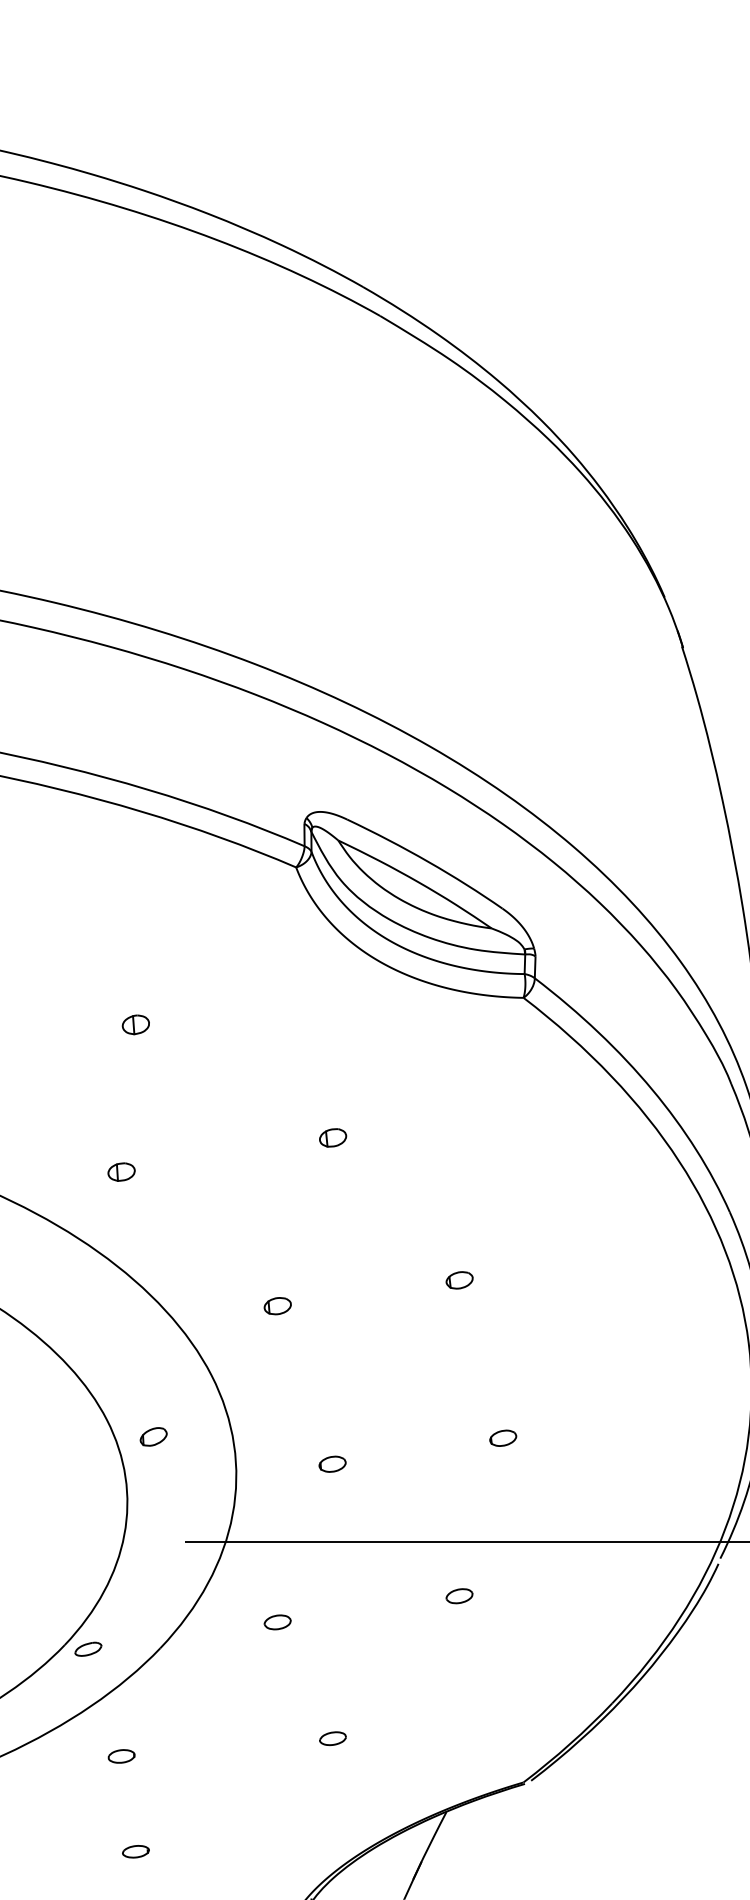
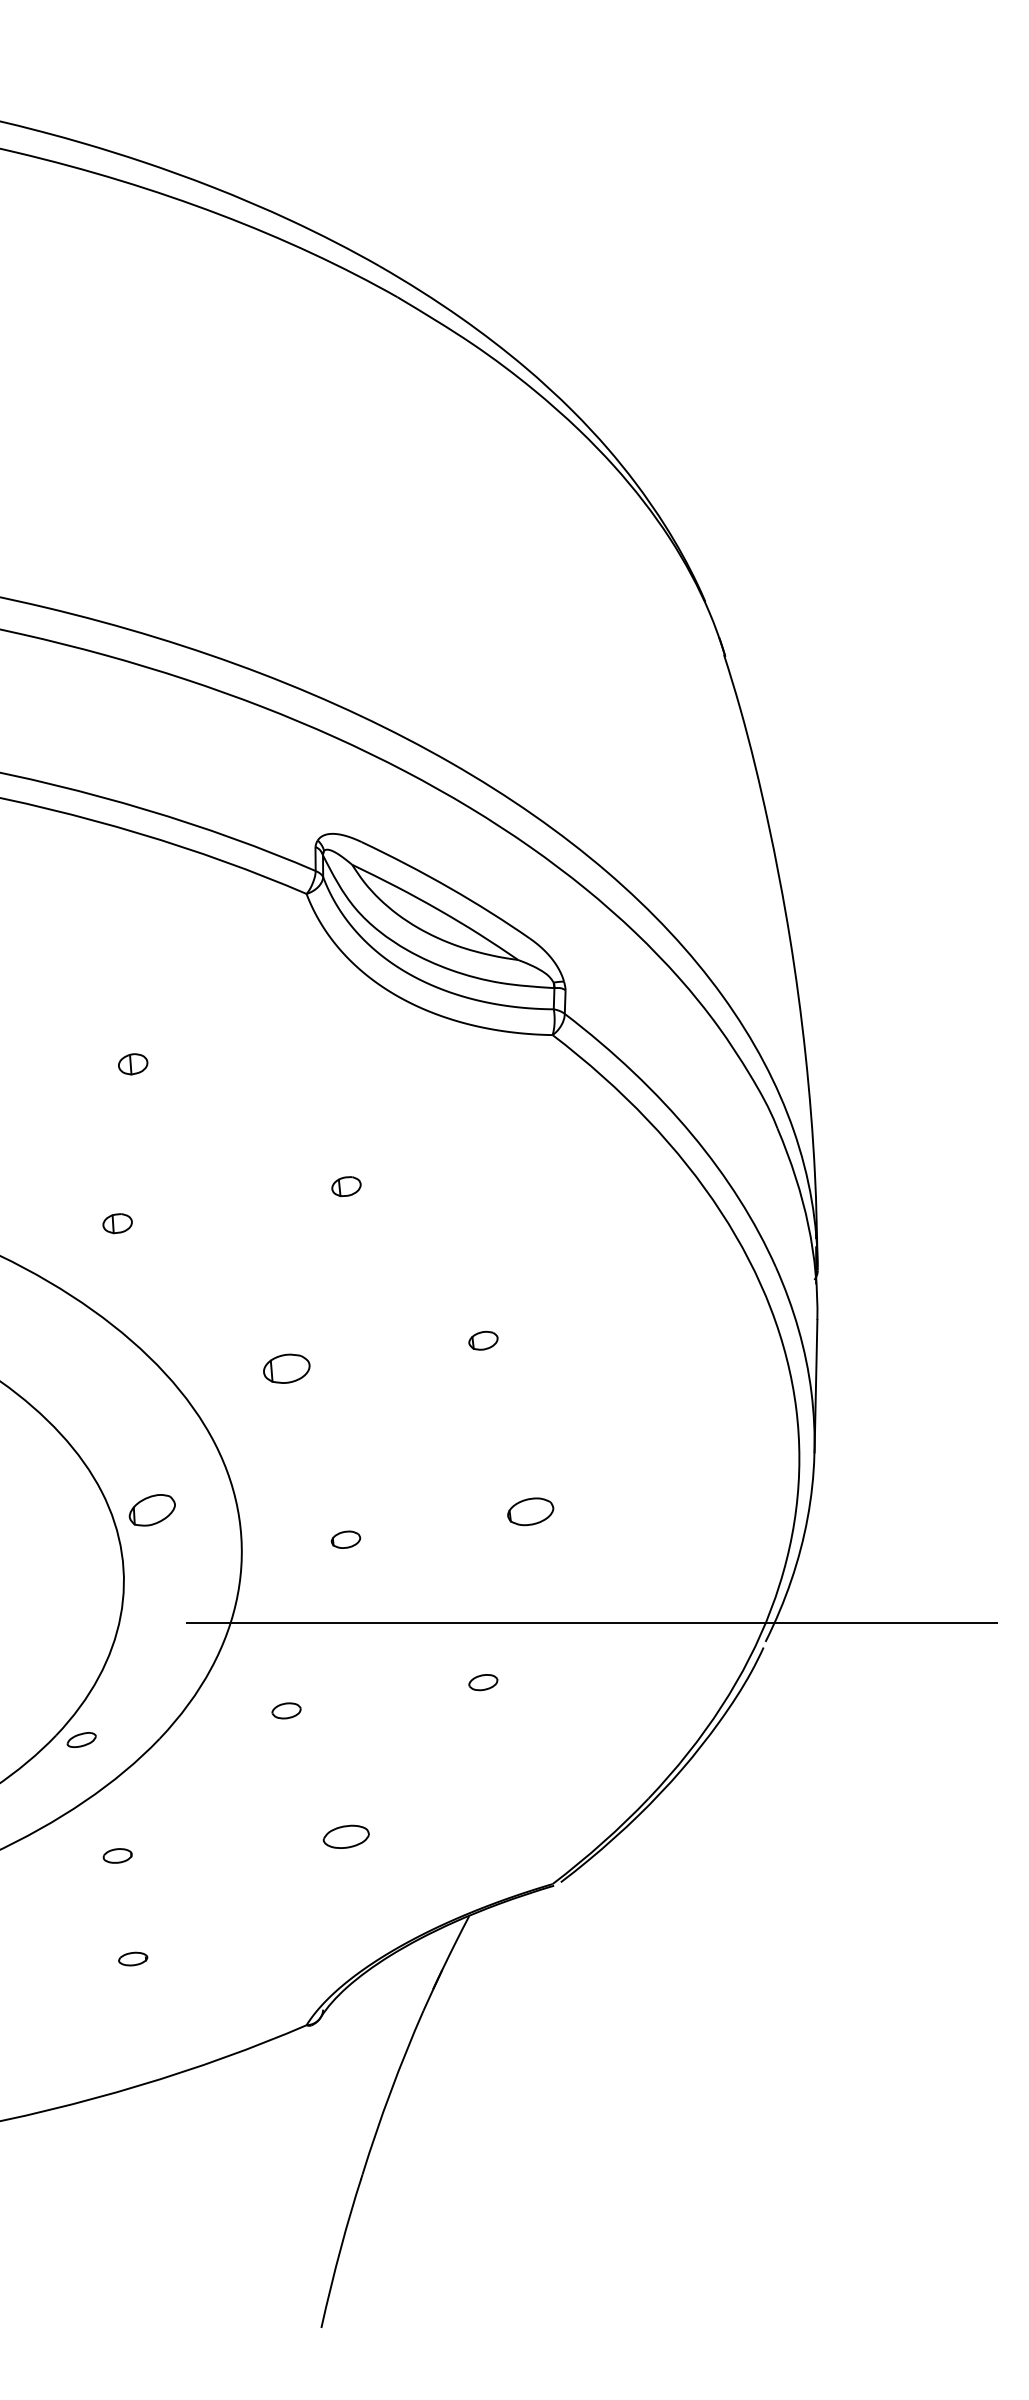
part: (277, 1305) -> (286, 1368), size x1.6
part: (153, 1436) -> (152, 1509), size x1.6
part: (503, 1438) -> (530, 1511), size x1.6
part: (333, 1738) -> (346, 1836), size x1.6

